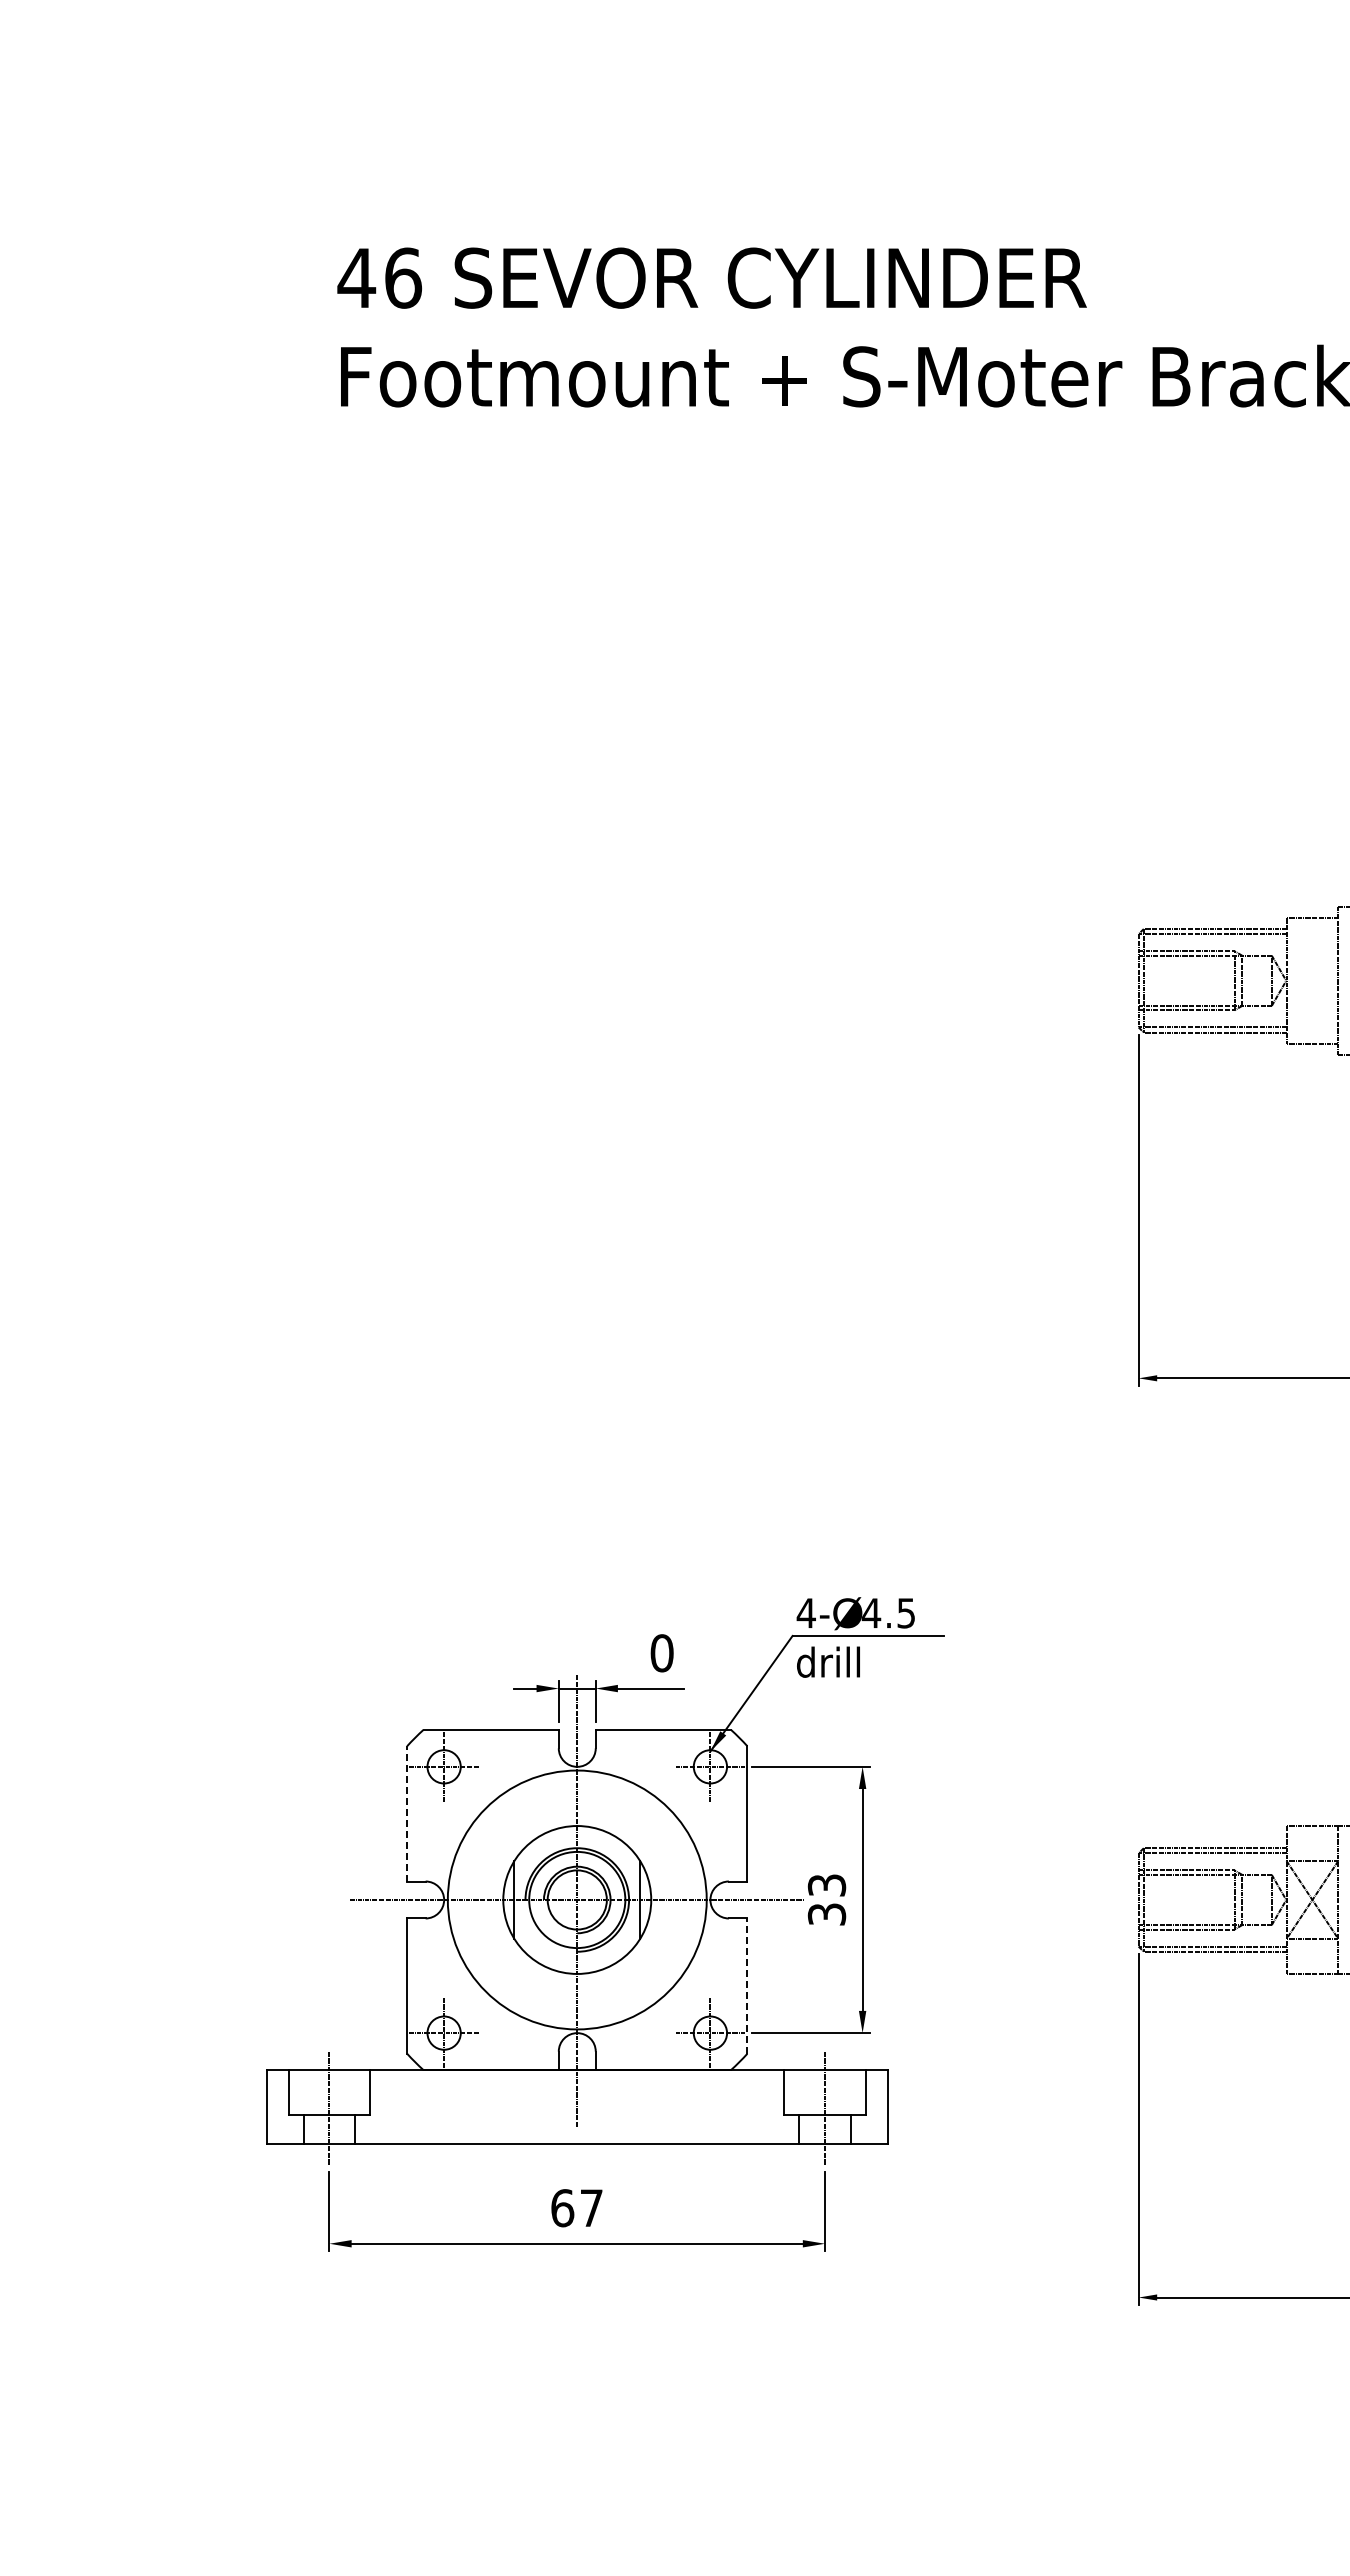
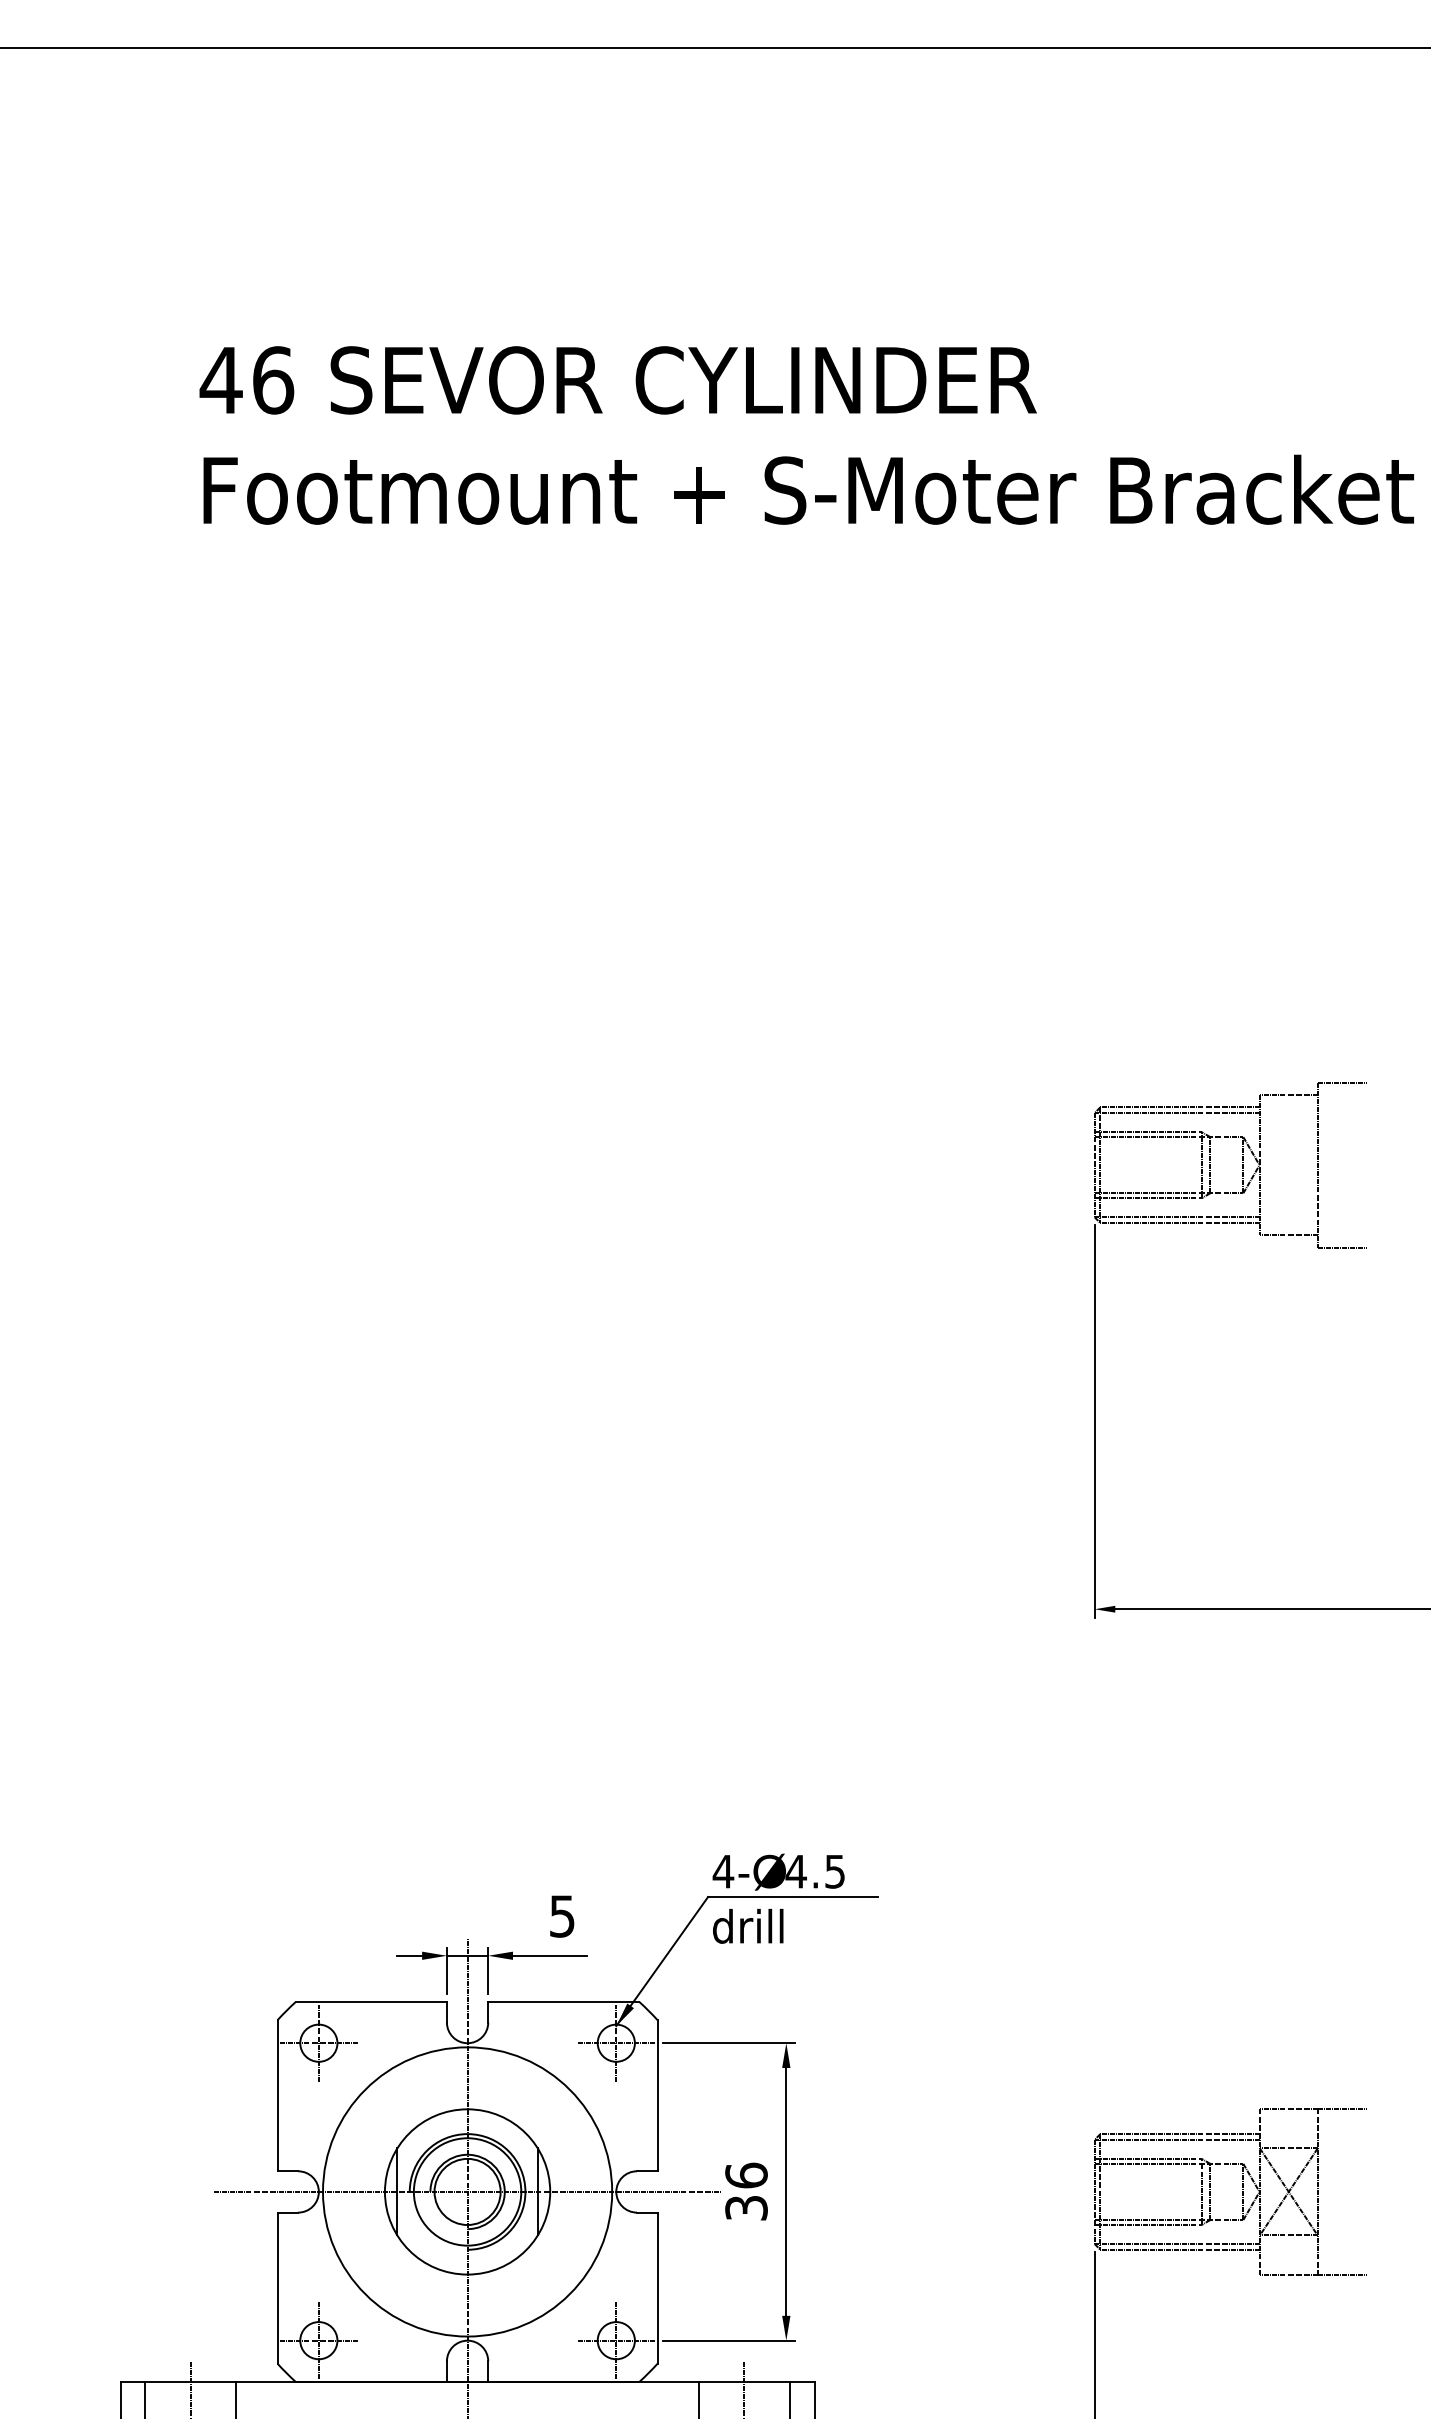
text: (661, 1653) -> (561, 1916), 0 -> 5
line: (407, 1813) -> (277, 2095), dashed -> solid
text: (826, 1884) -> (745, 2174), 33 -> 36
line: (747, 1986) -> (657, 2288), dashed -> solid

